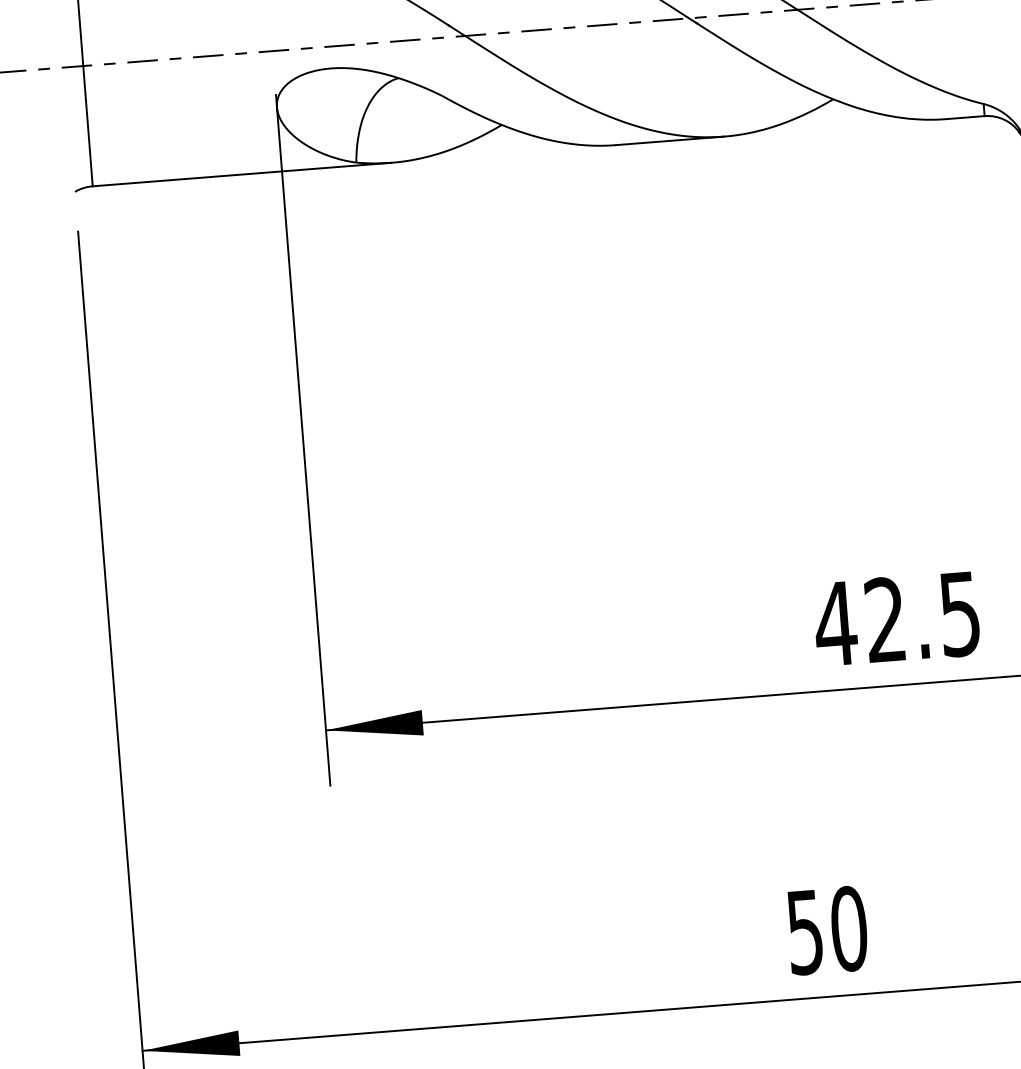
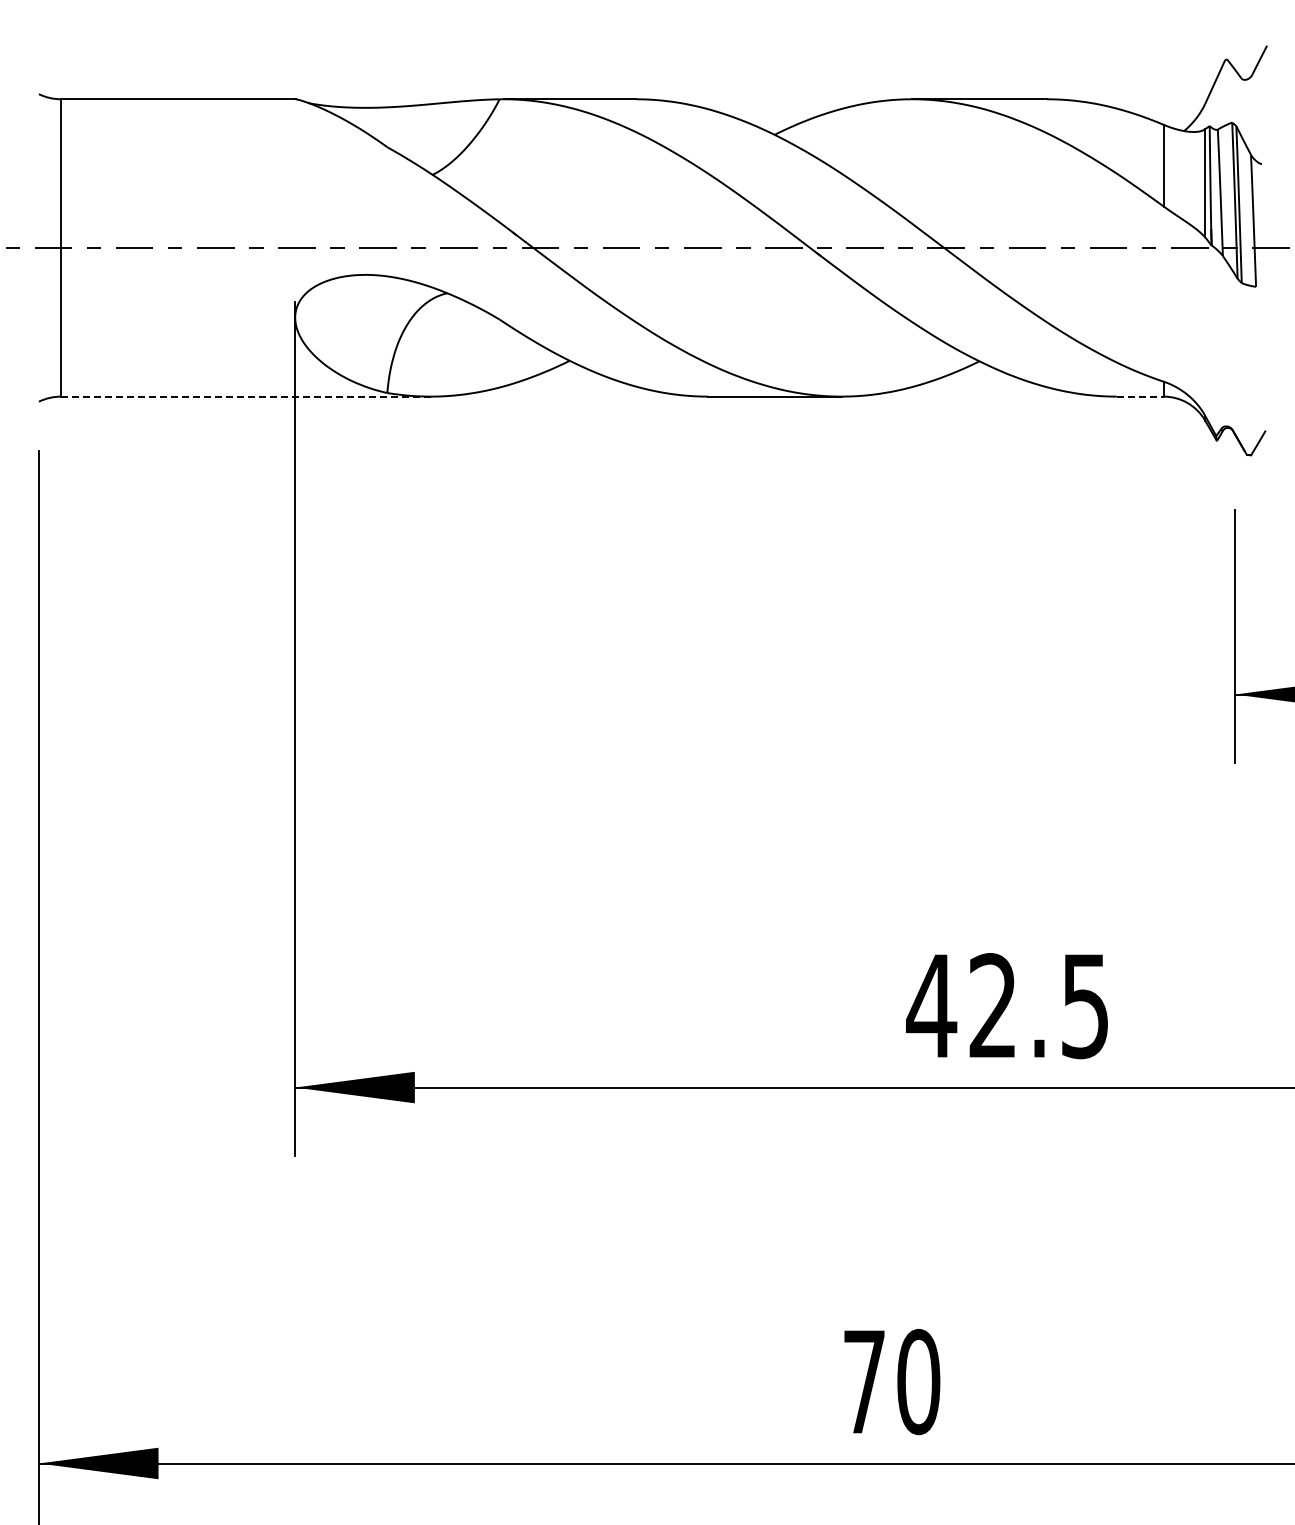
line: (965, 117) -> (1140, 396), solid -> dashed
line: (241, 174) -> (245, 396), solid -> dashed
text: (805, 932) -> (864, 1382), 50 -> 70

